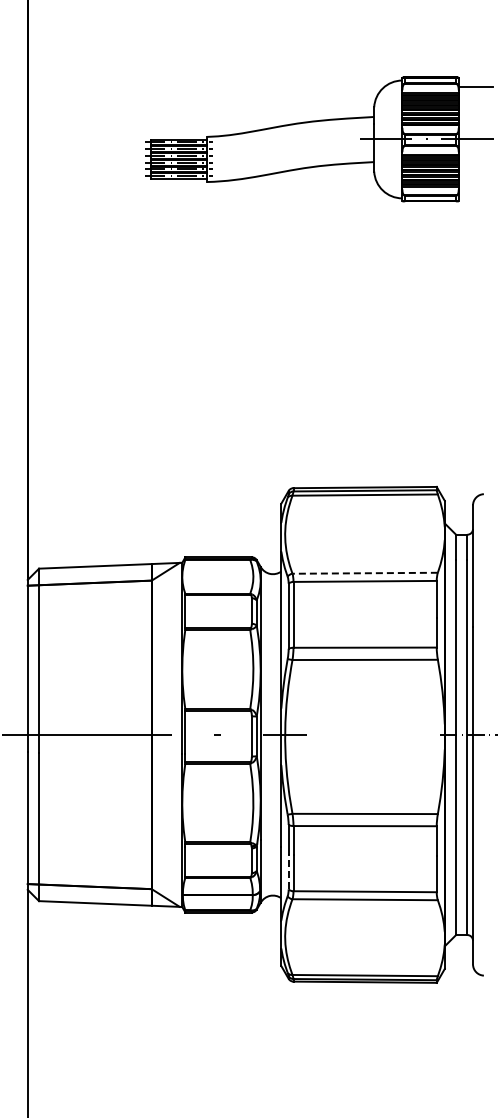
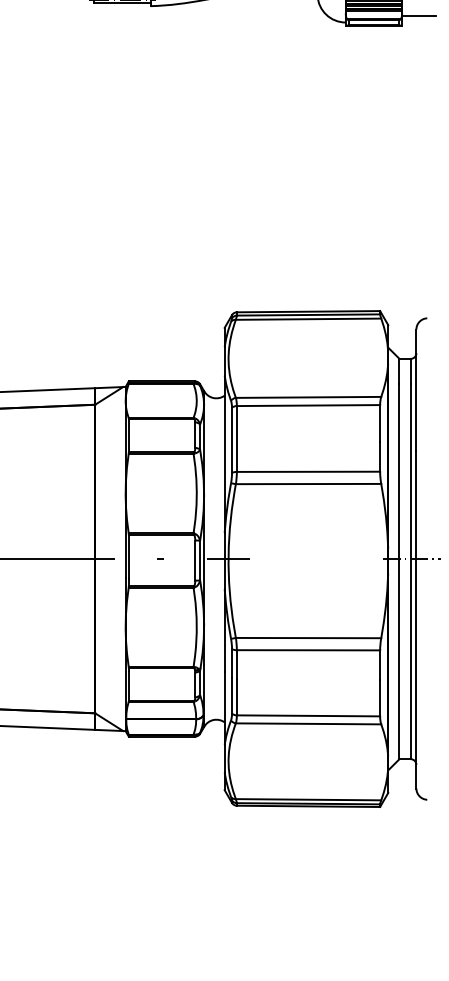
line: (475, 192) -> (418, 16), added
line: (365, 573) -> (308, 397), dashed -> solid
line: (288, 871) -> (231, 695), dashed -> solid

